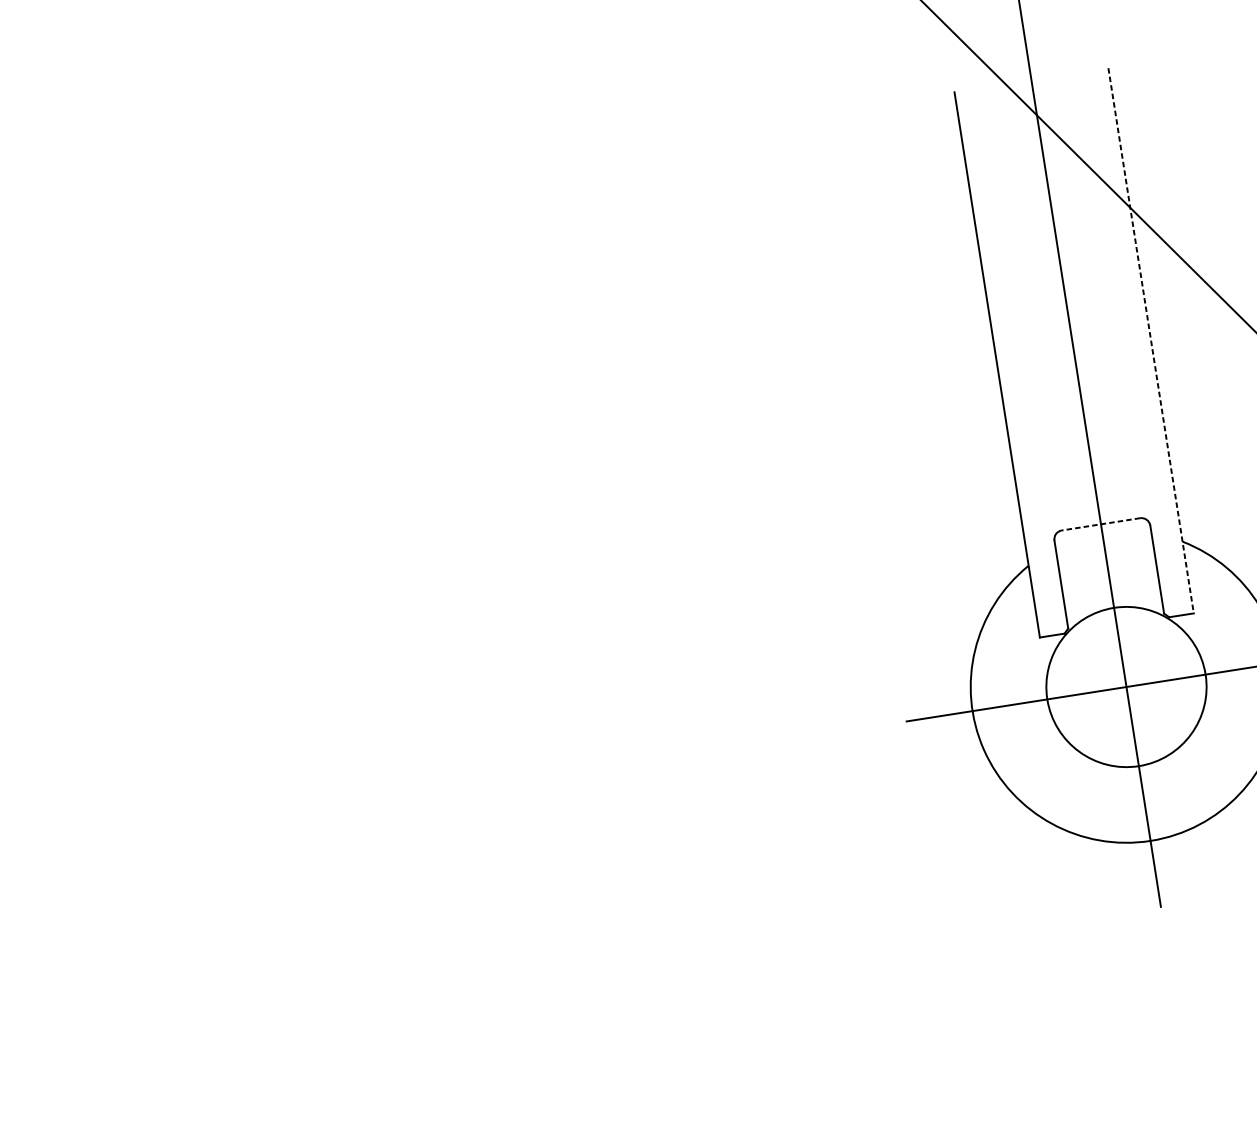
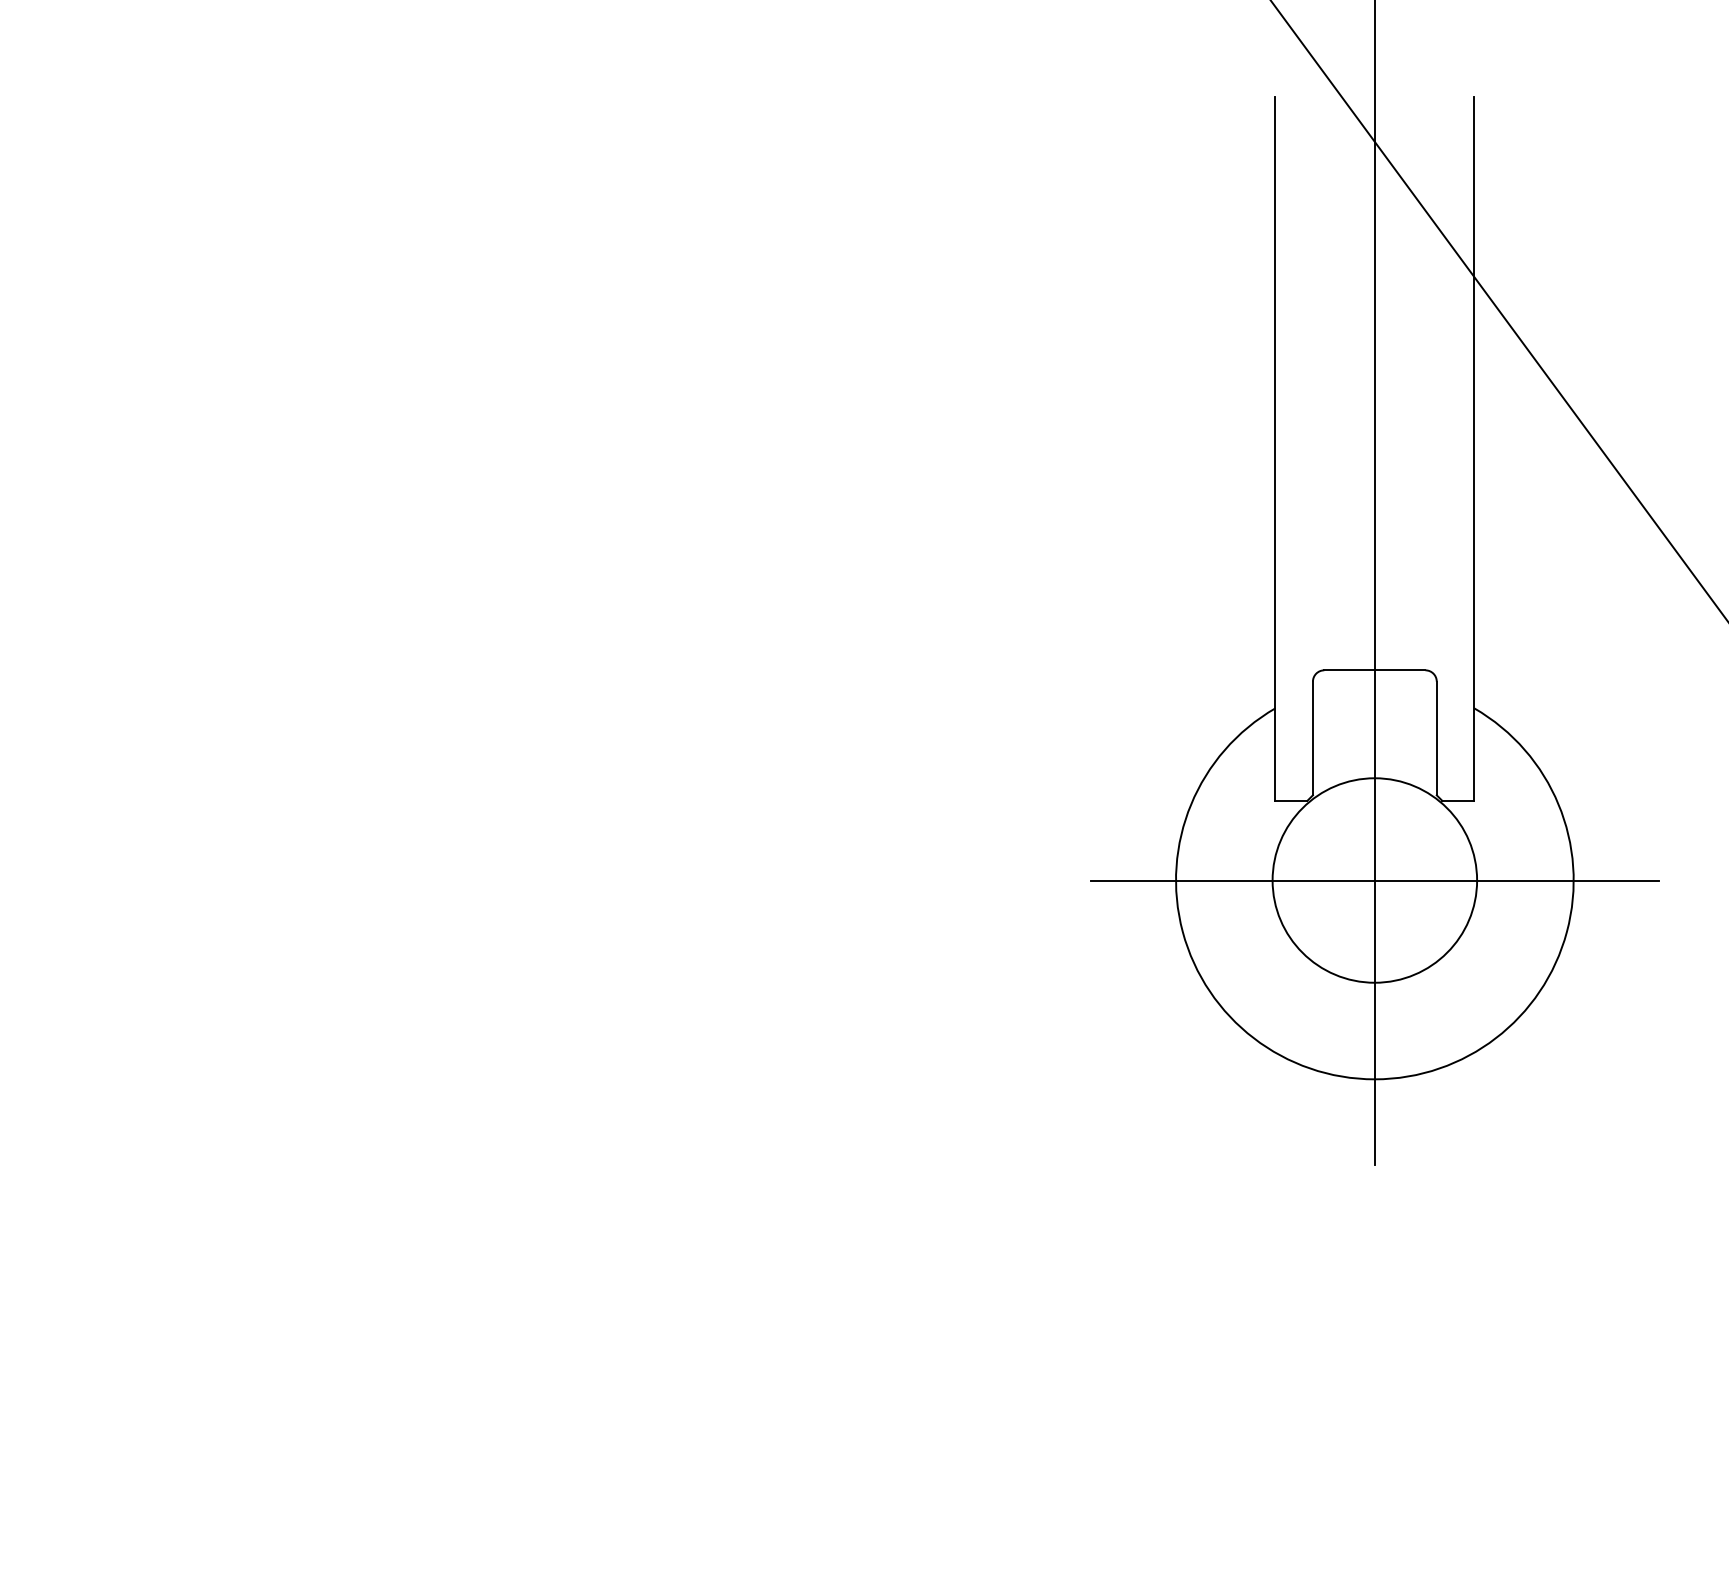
line: (1151, 341) -> (1474, 449), dashed -> solid
line: (1100, 524) -> (1374, 670), dashed -> solid

